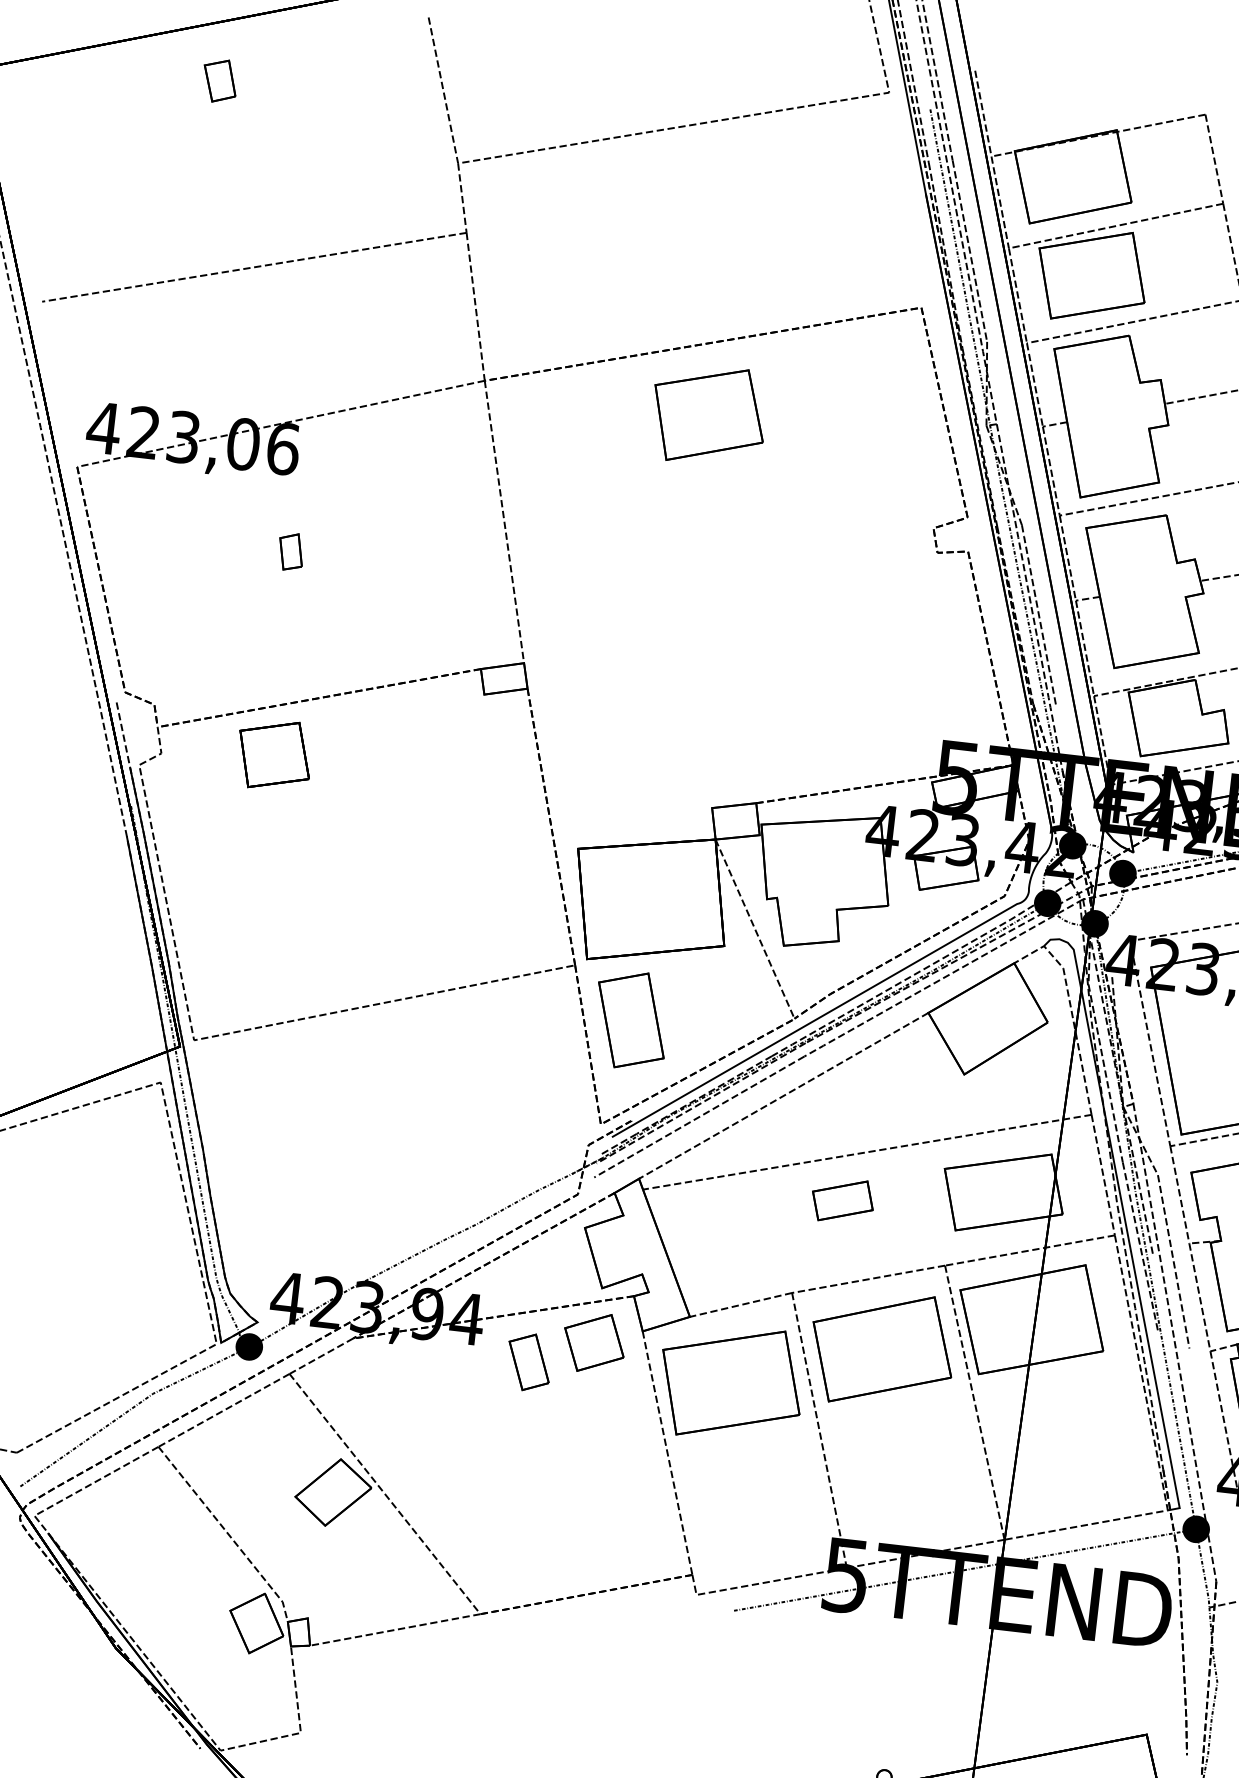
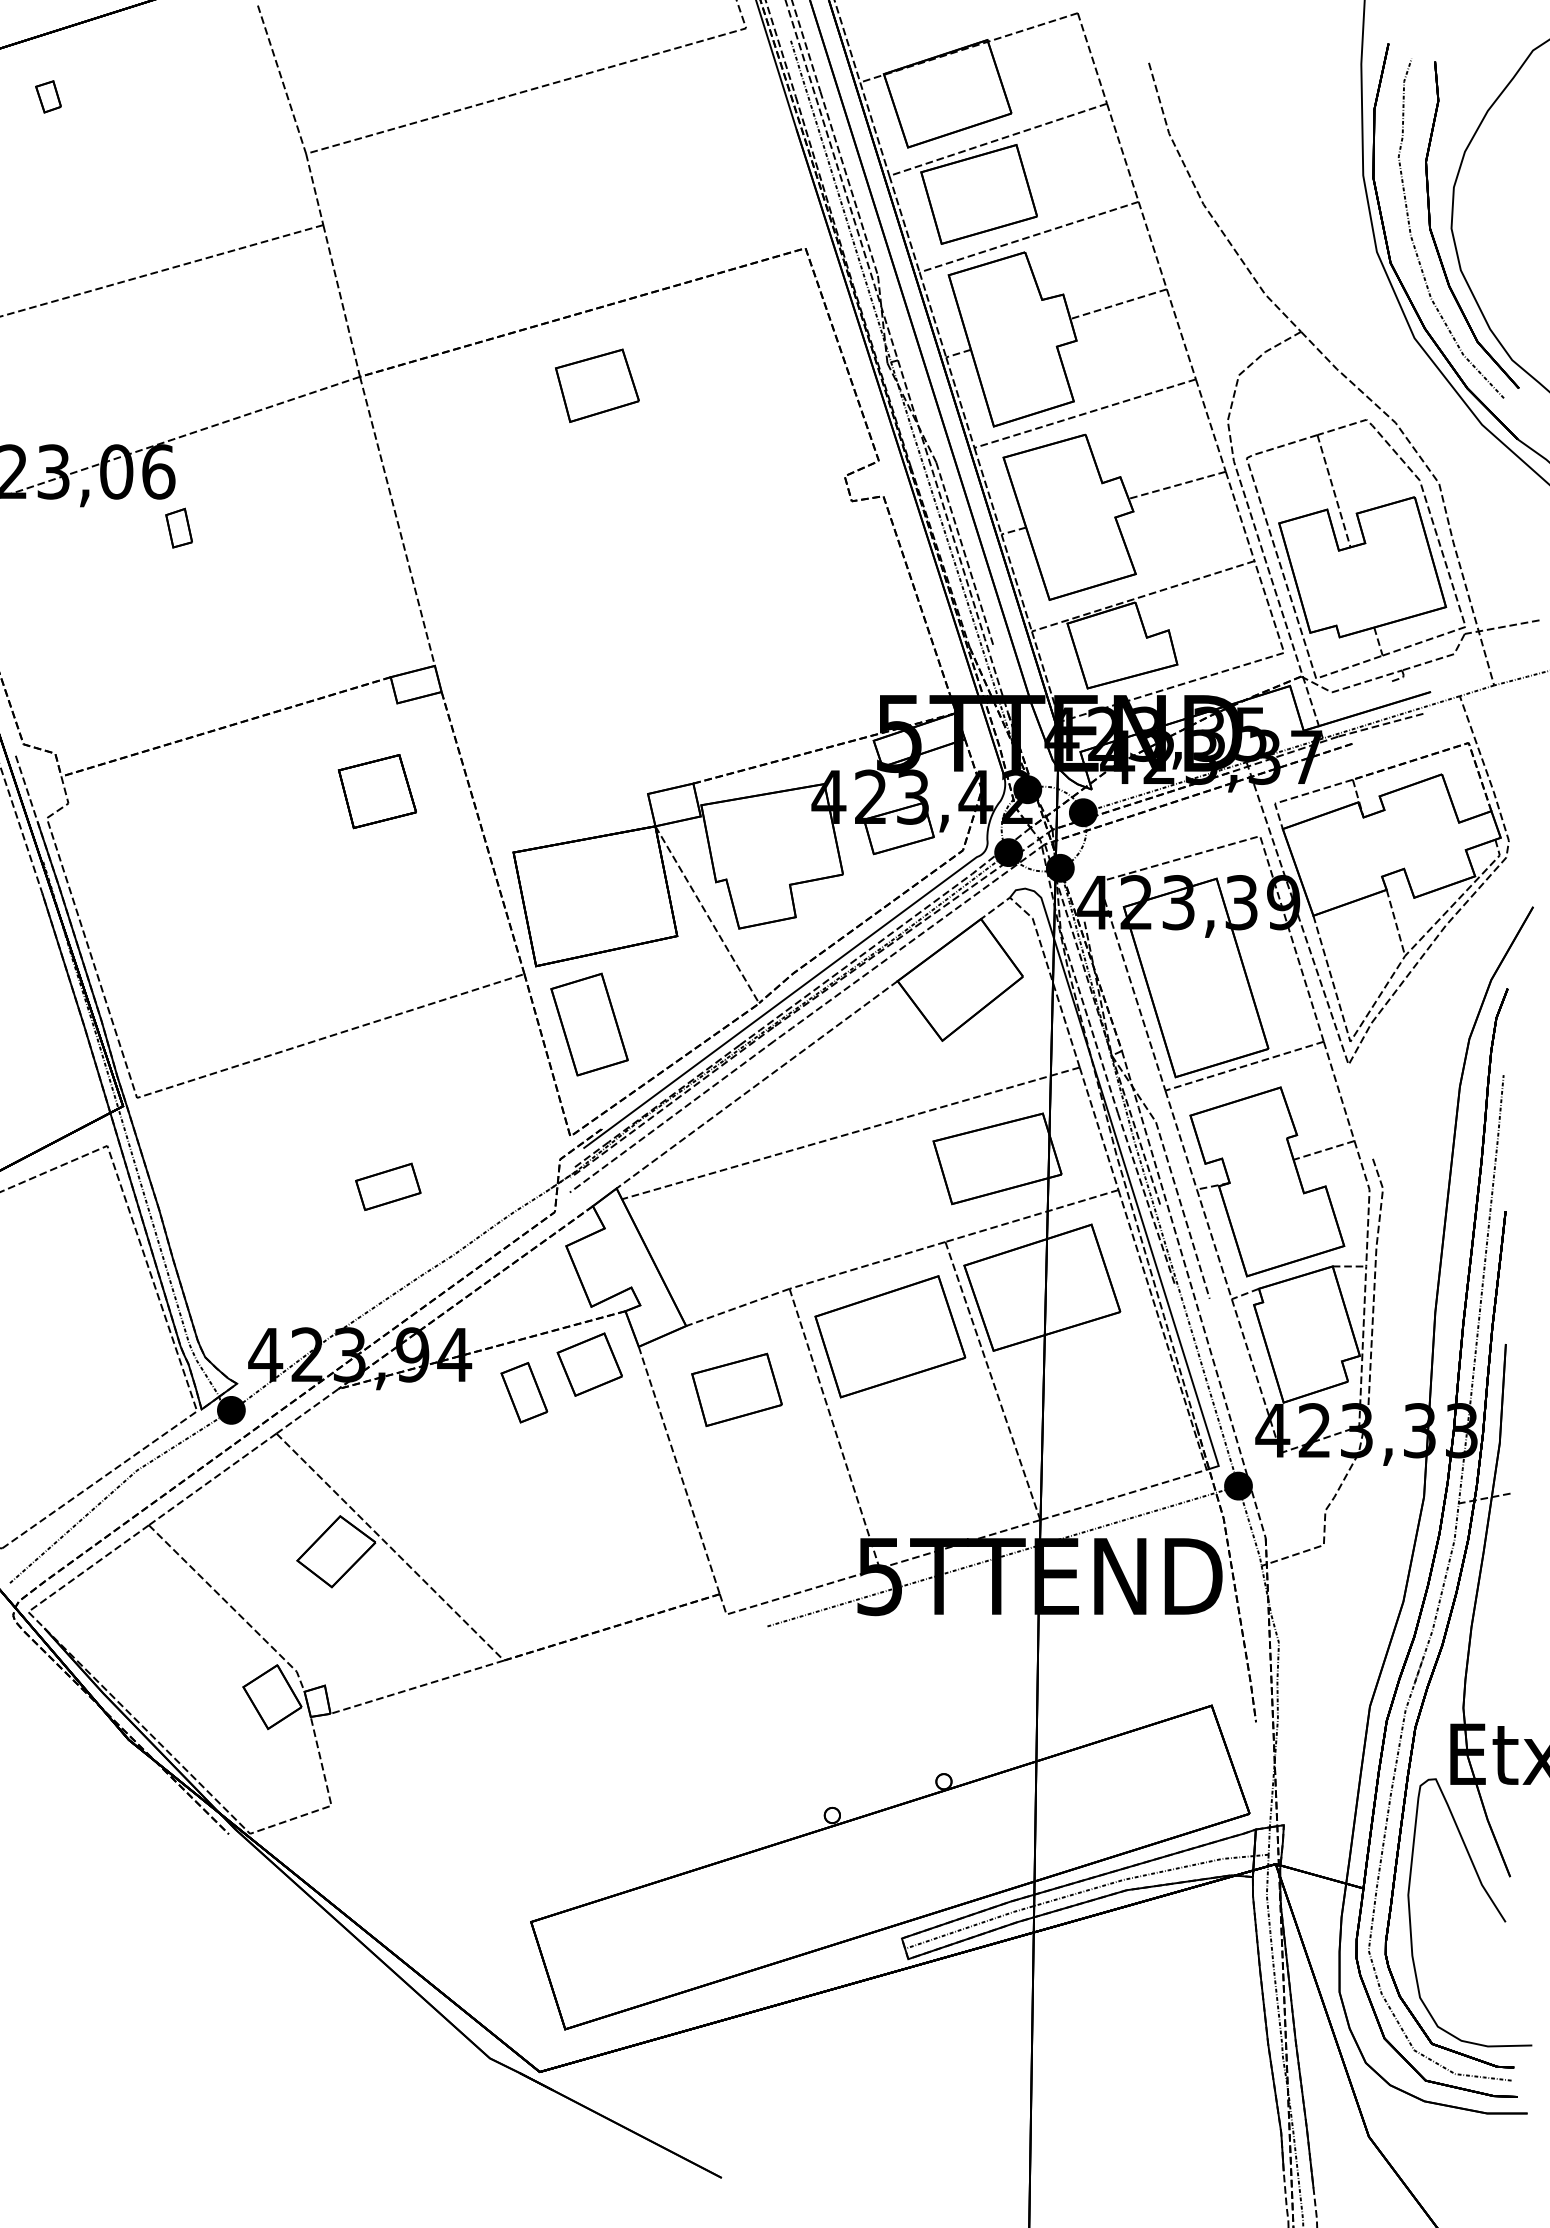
part: (220, 80) -> (48, 96), size x0.7
part: (709, 415) -> (597, 385), size x0.7
part: (290, 551) -> (178, 527), moved
part: (273, 754) -> (376, 791), moved
part: (843, 1200) -> (388, 1186), moved
part: (730, 1382) -> (736, 1389), size x0.6

